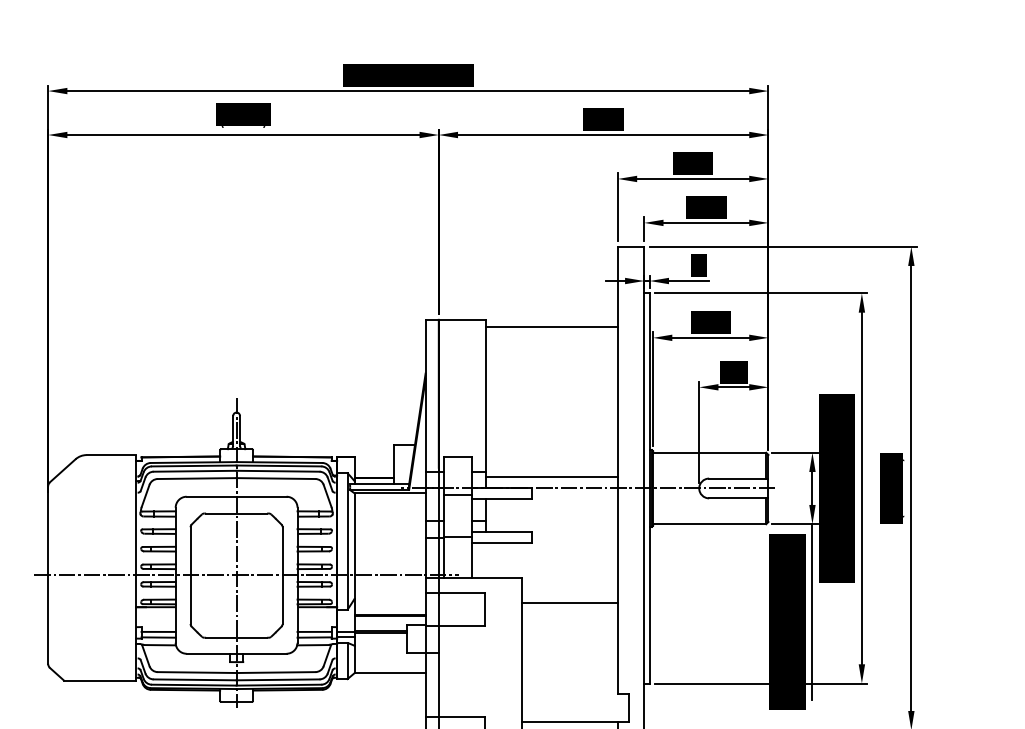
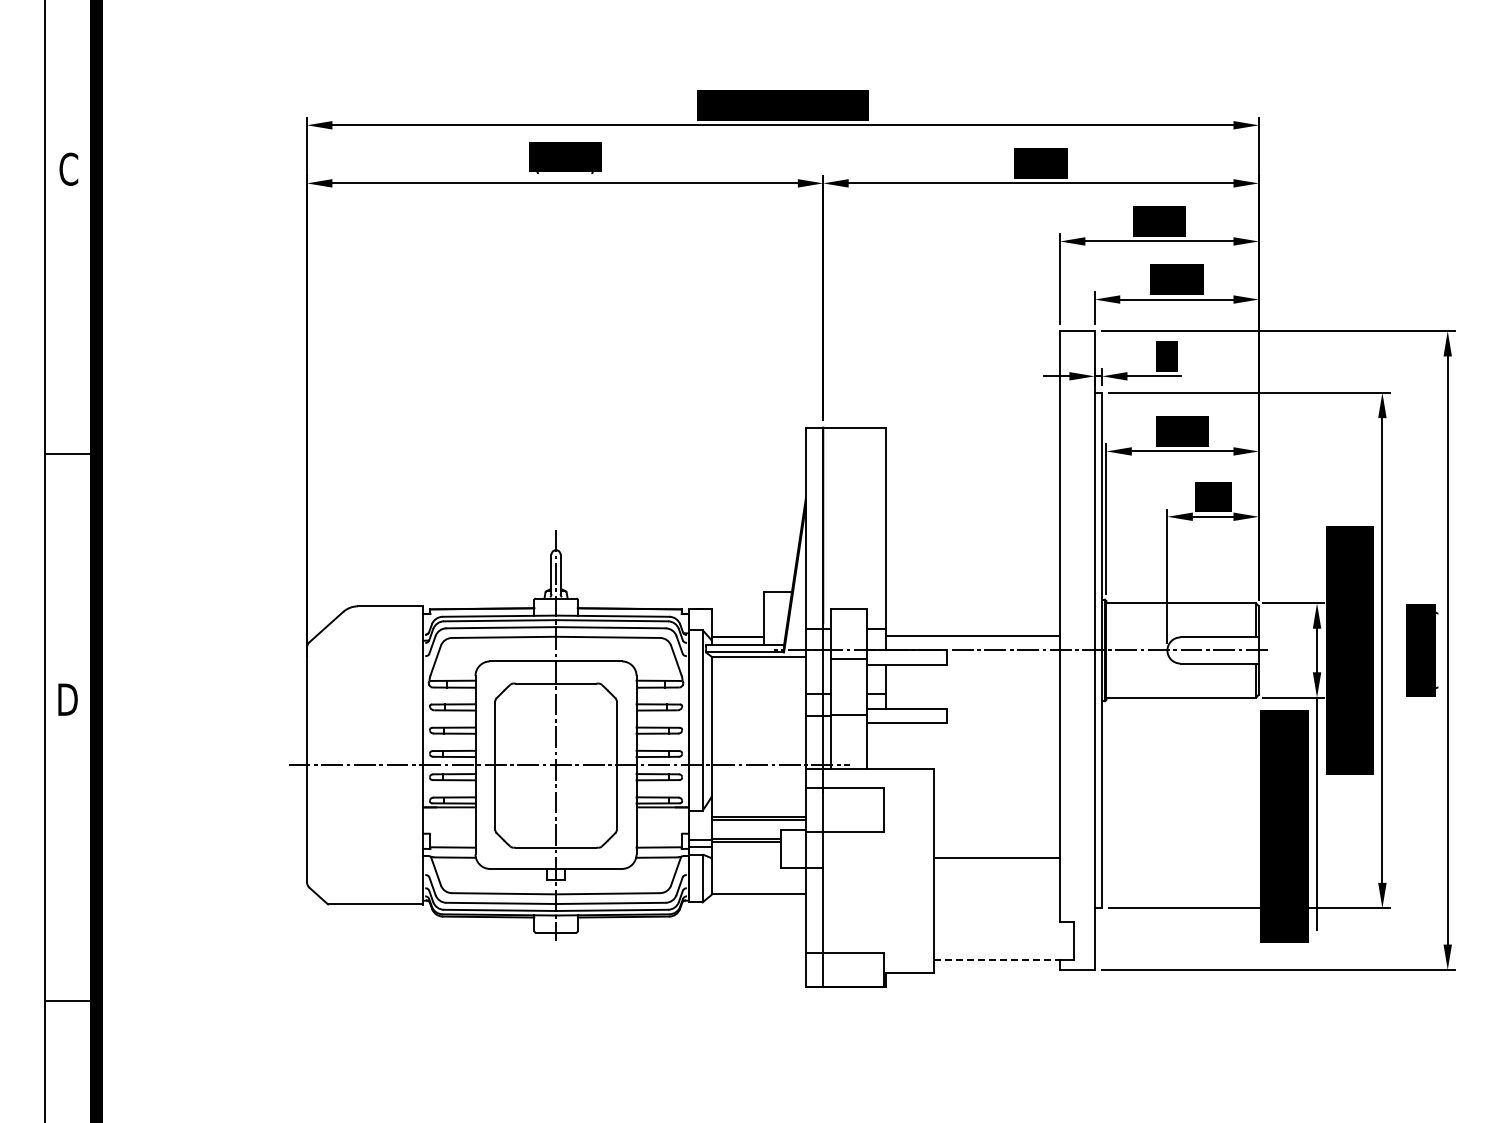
line: (551, 327) -> (972, 437), removed
line: (569, 602) -> (996, 857), moved
line: (158, 632) -> (452, 840), removed
line: (314, 632) -> (658, 840), removed
line: (570, 722) -> (997, 959), solid -> dashed

